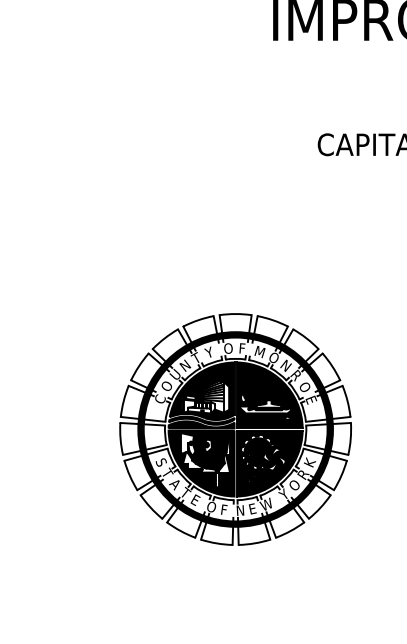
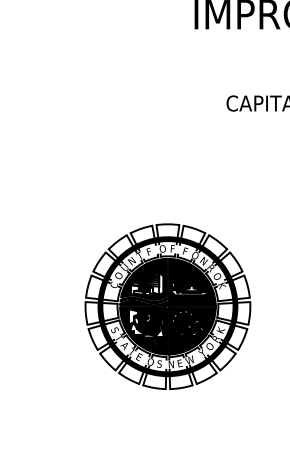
text: (259, 351) -> (184, 251), M -> F
text: (207, 352) -> (147, 251), Y -> F
text: (311, 400) -> (222, 286), E -> K
text: (223, 509) -> (159, 363), F -> S

